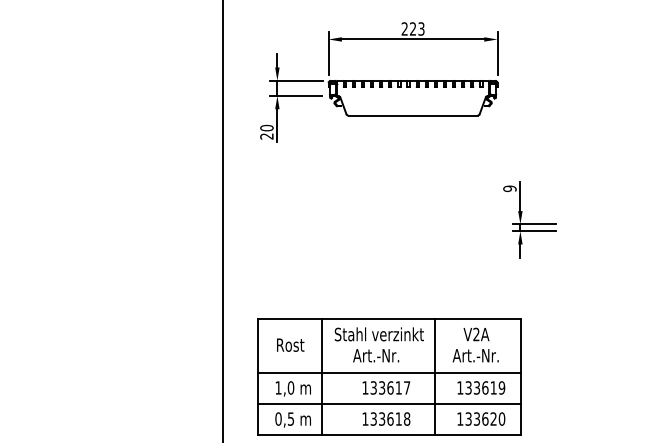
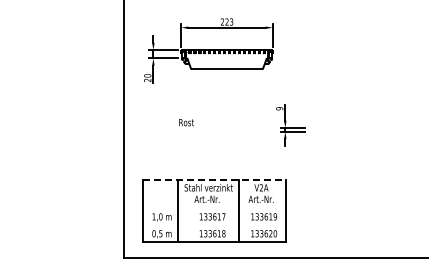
line: (389, 319) -> (214, 179), solid -> dashed
text: (290, 344) -> (186, 122), moved
line: (388, 372) -> (213, 208), removed
line: (388, 403) -> (213, 225), removed

